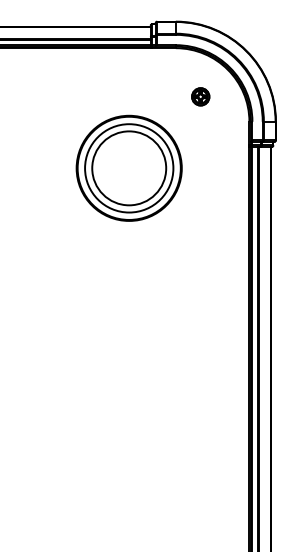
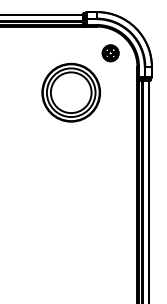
part: (200, 97) -> (110, 53), size x1.67

